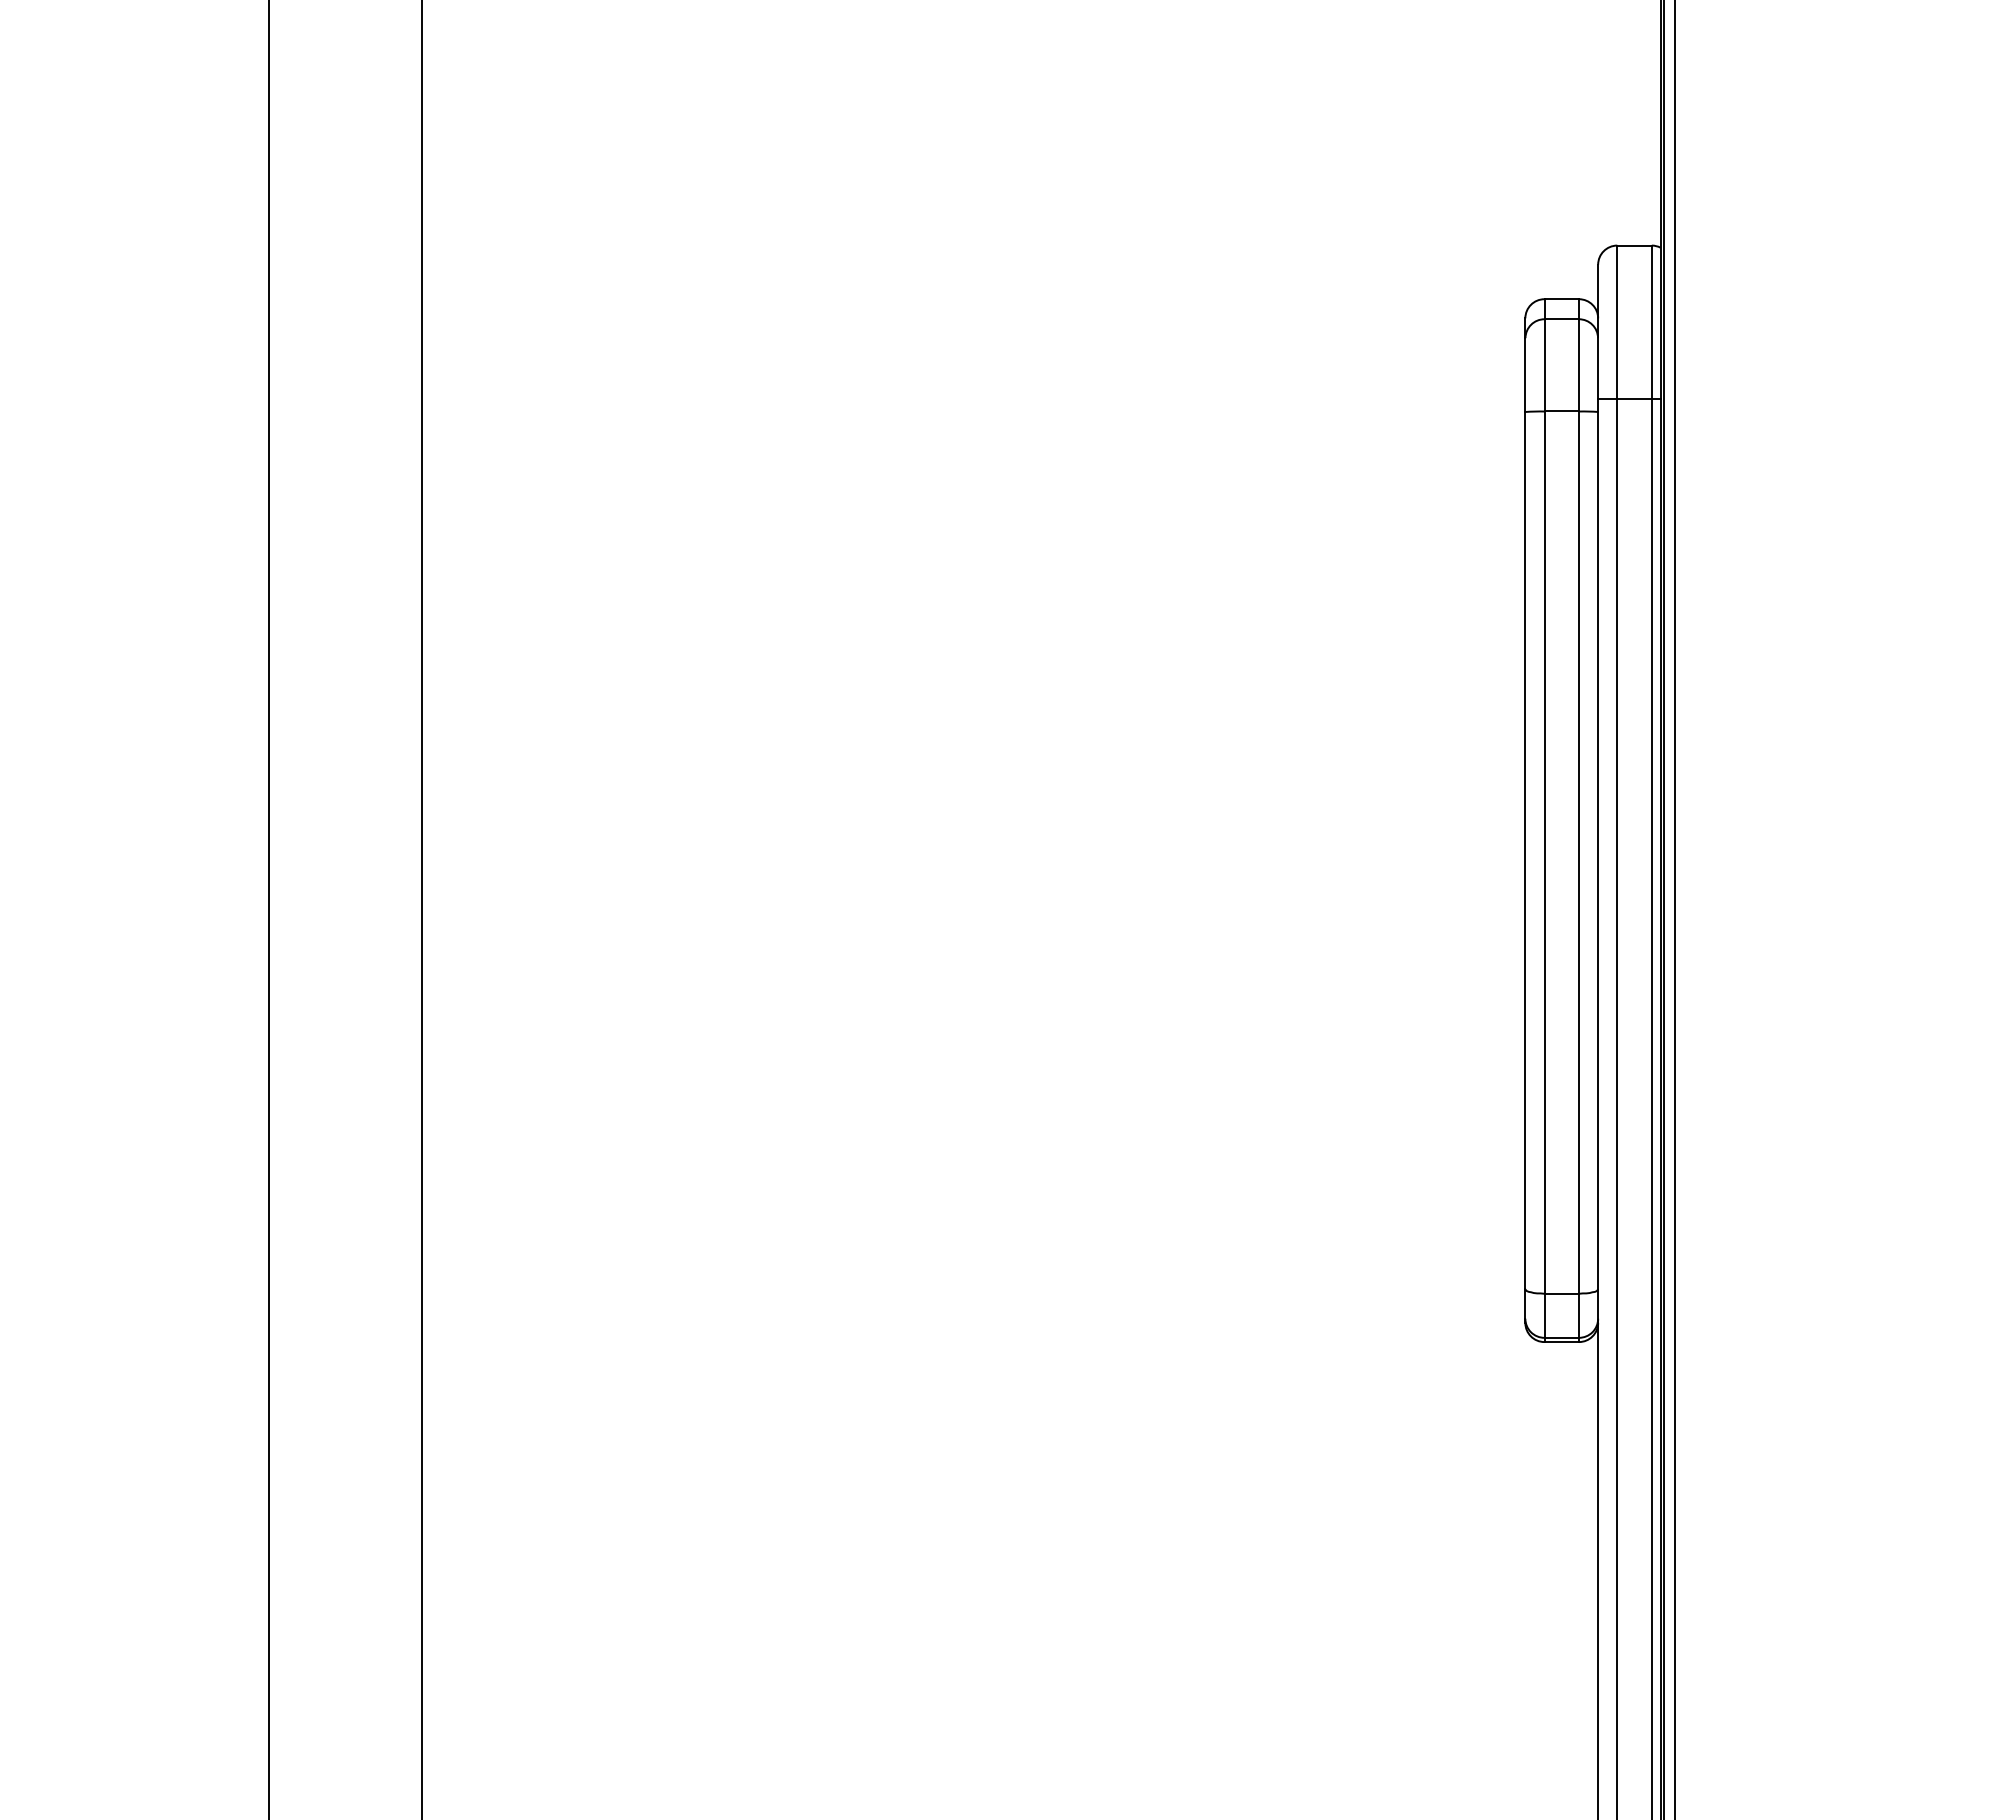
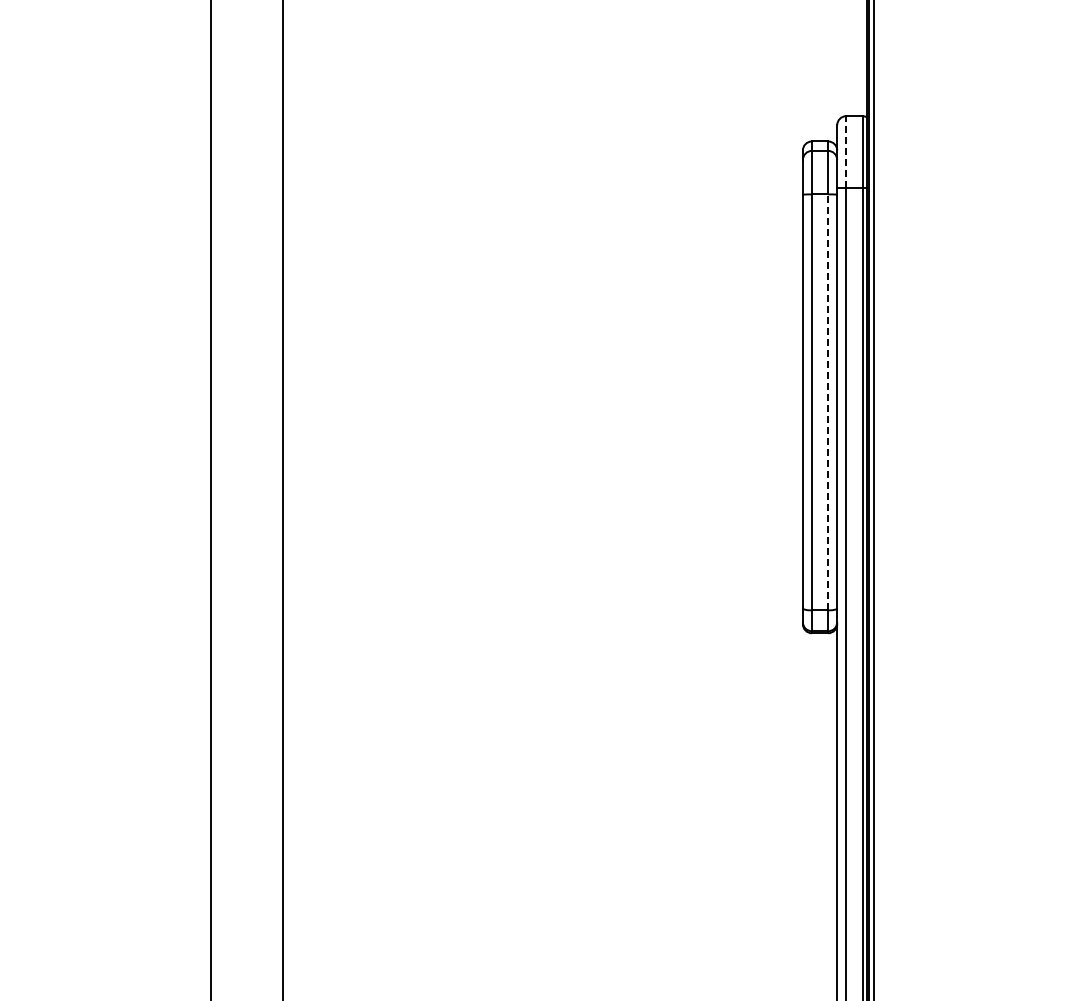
line: (1617, 320) -> (846, 151), solid -> dashed
line: (1579, 850) -> (828, 401), solid -> dashed

